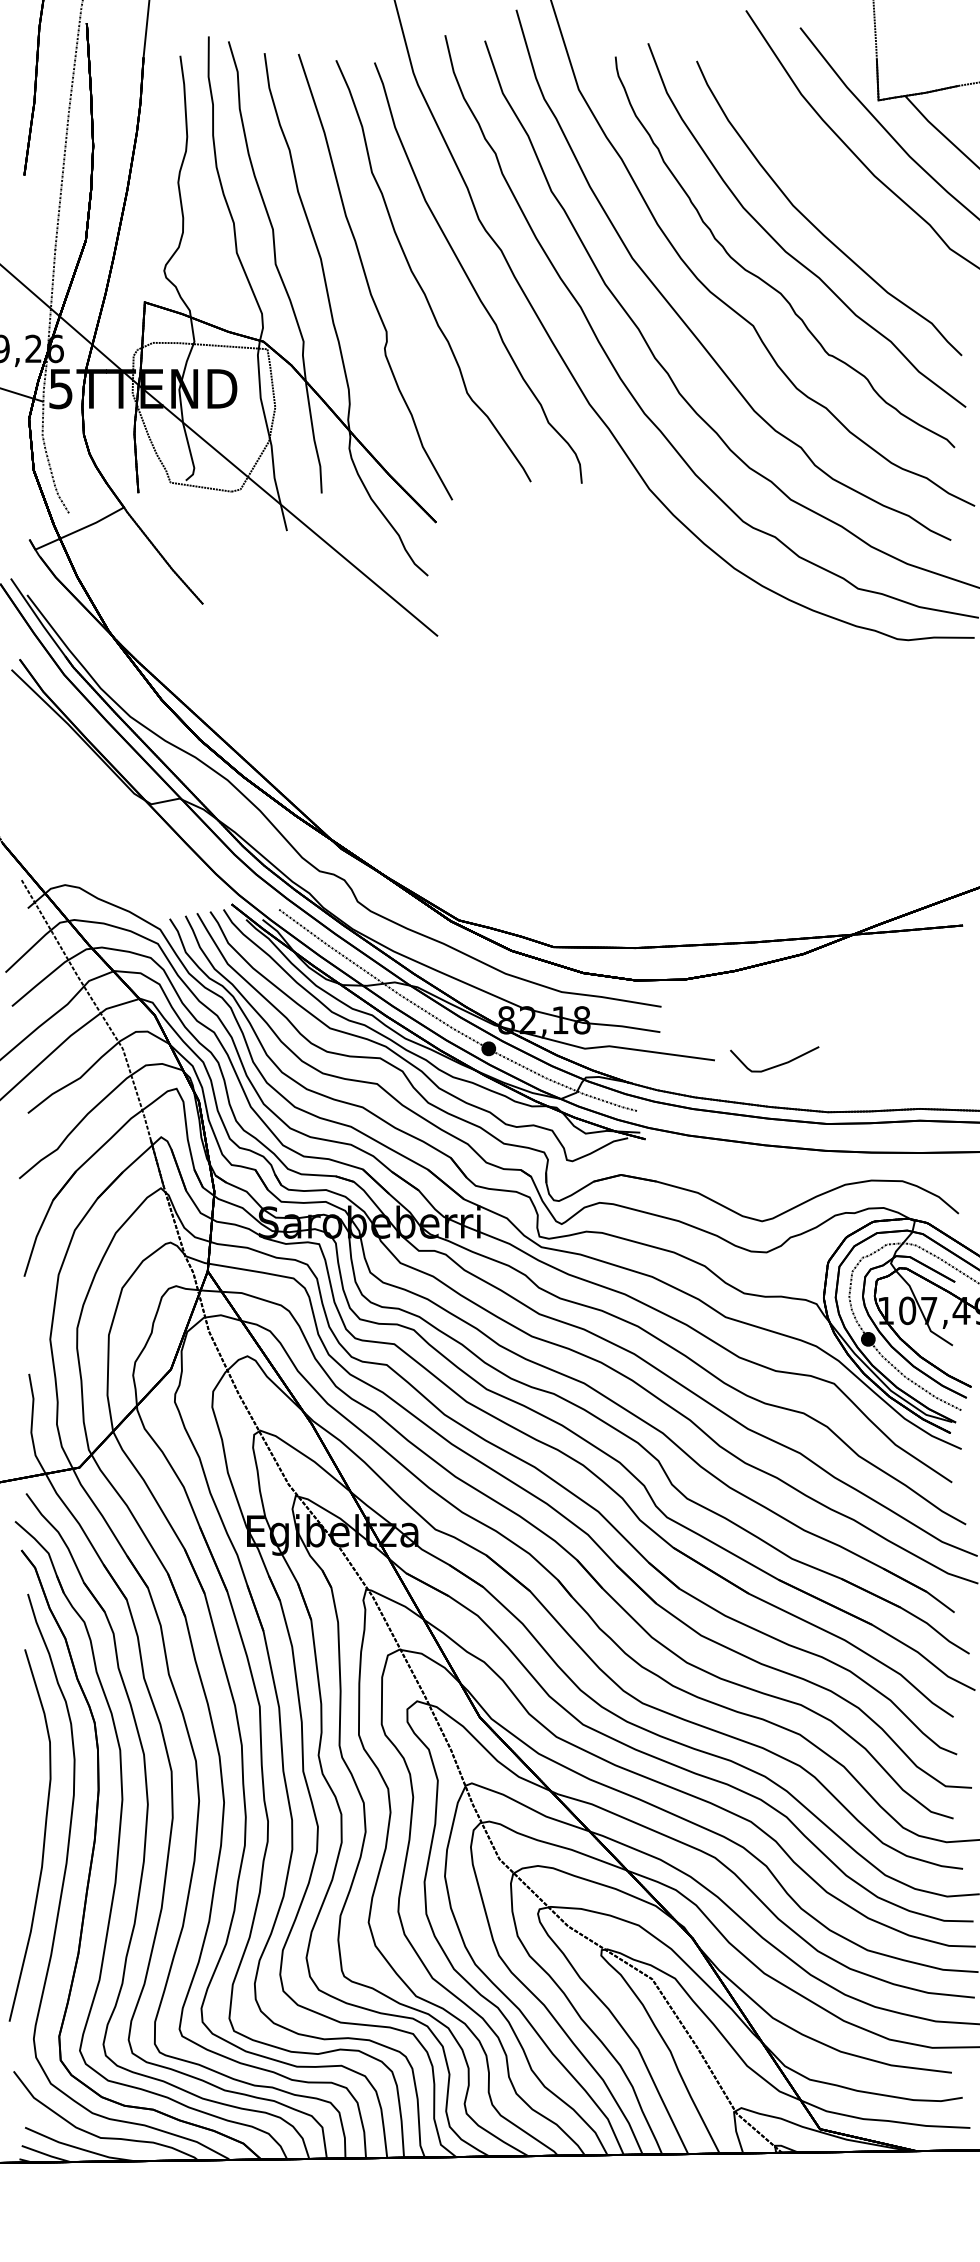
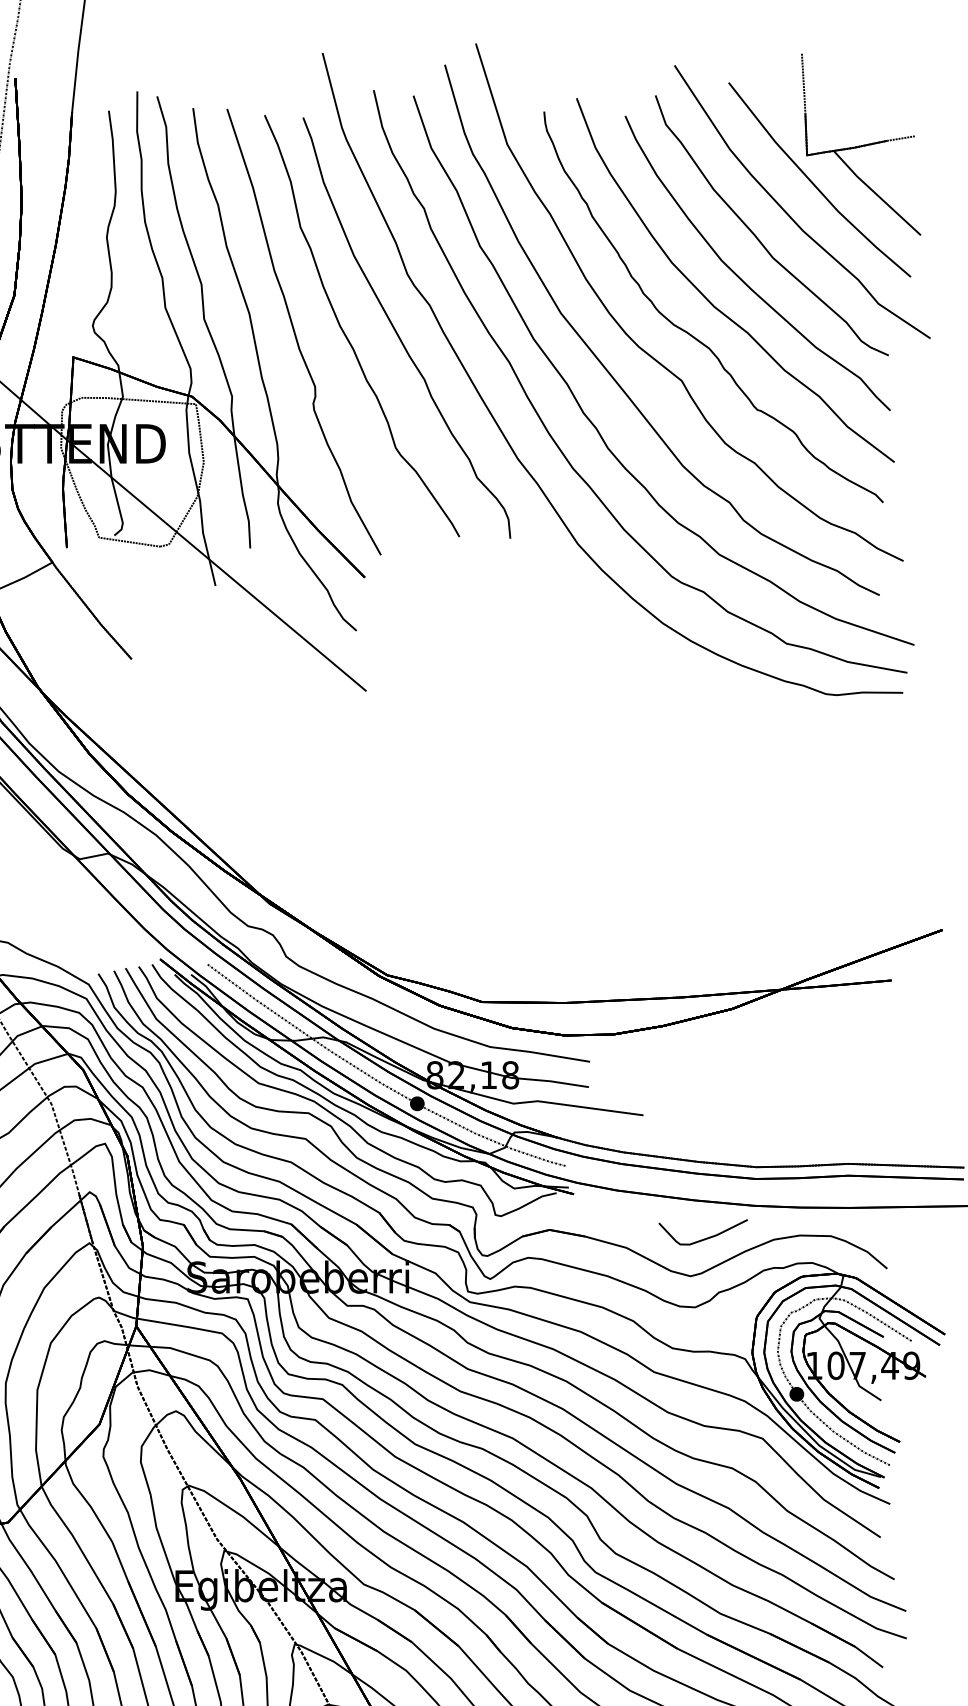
curve: (830, 183) -> (759, 238), added
part: (775, 1065) -> (704, 1238), moved

